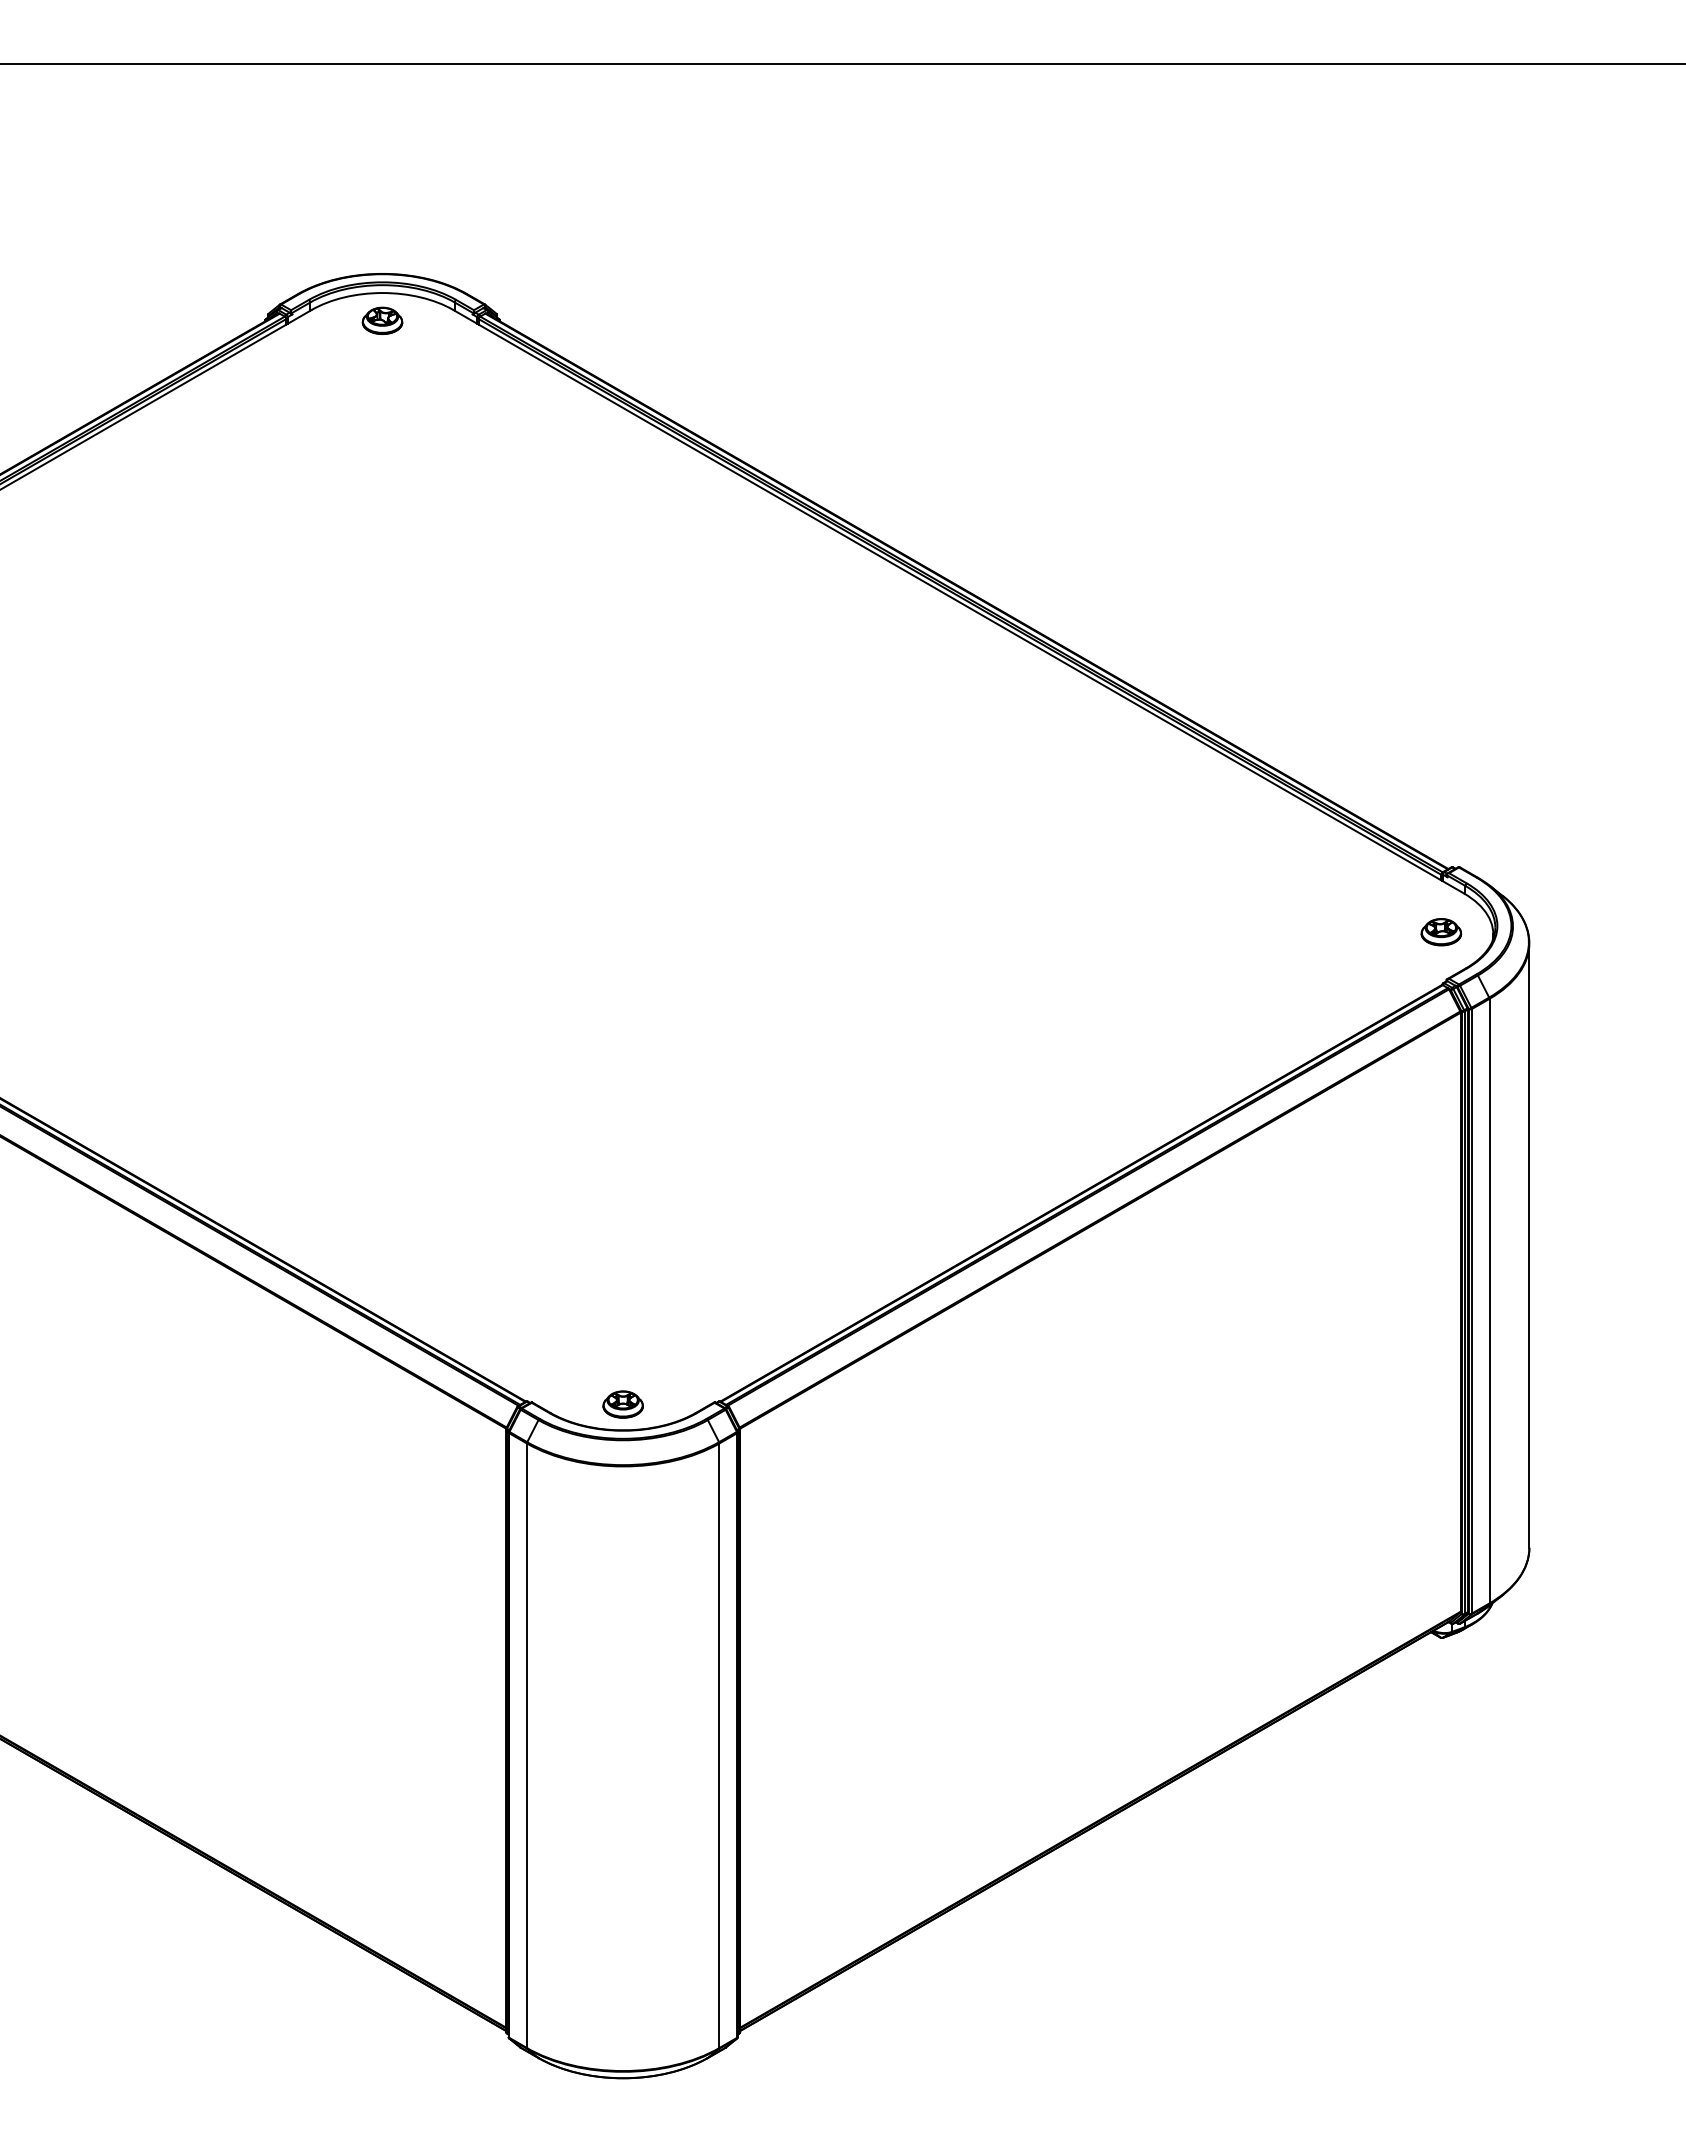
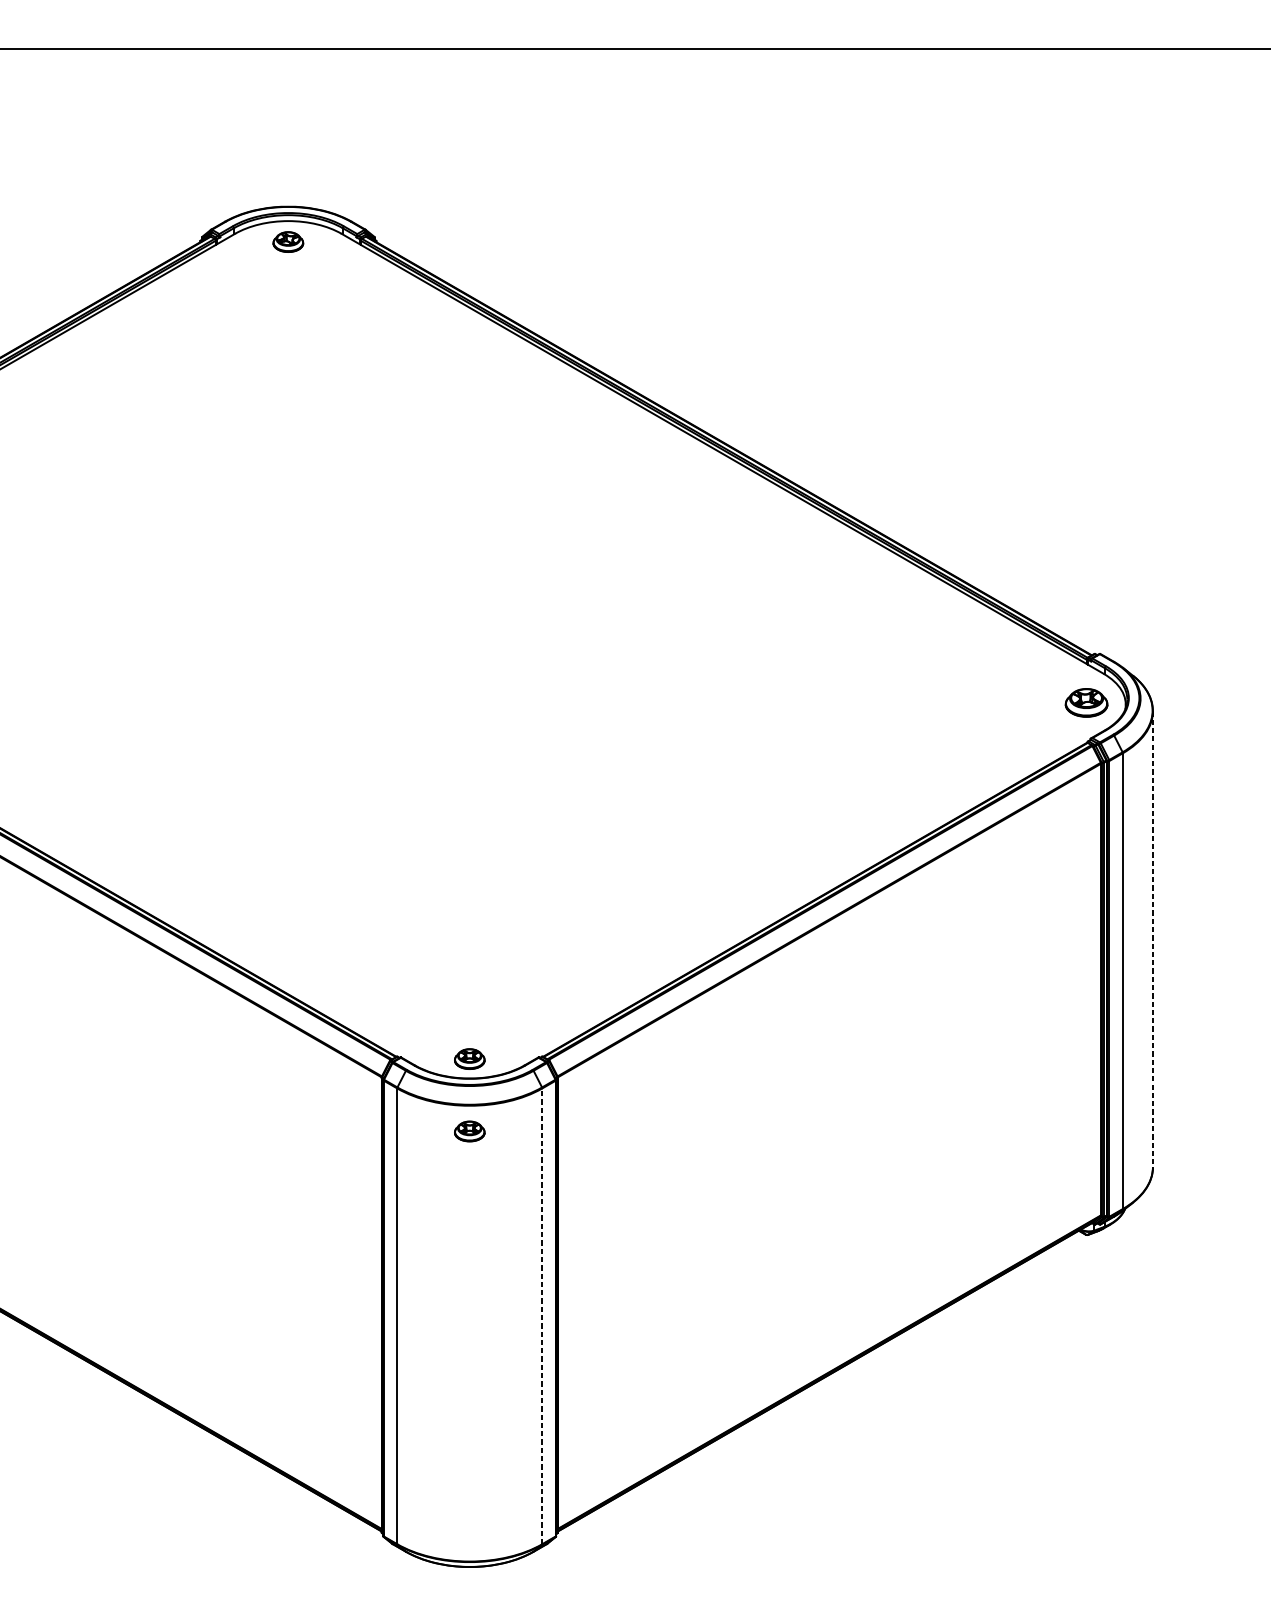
part: (1441, 932) -> (1086, 703), size x1.4
line: (1529, 1246) -> (1153, 939), solid -> dashed
part: (622, 1500) -> (469, 1131), added
line: (719, 1745) -> (542, 1316), solid -> dashed

